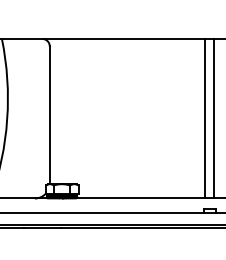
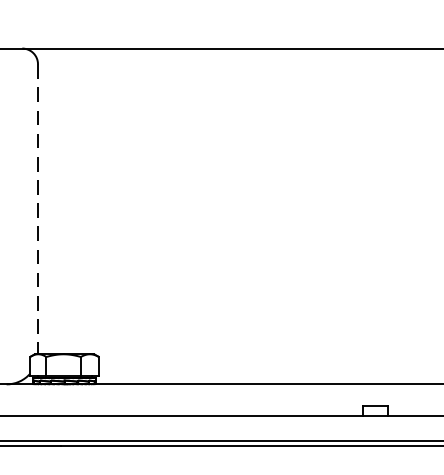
line: (49, 115) -> (37, 209), solid -> dashed
line: (205, 118) -> (365, 215), removed
line: (214, 118) -> (384, 215), removed

